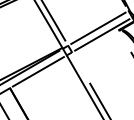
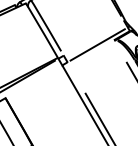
line: (98, 27) -> (93, 37), removed
line: (38, 71) -> (33, 81), removed

